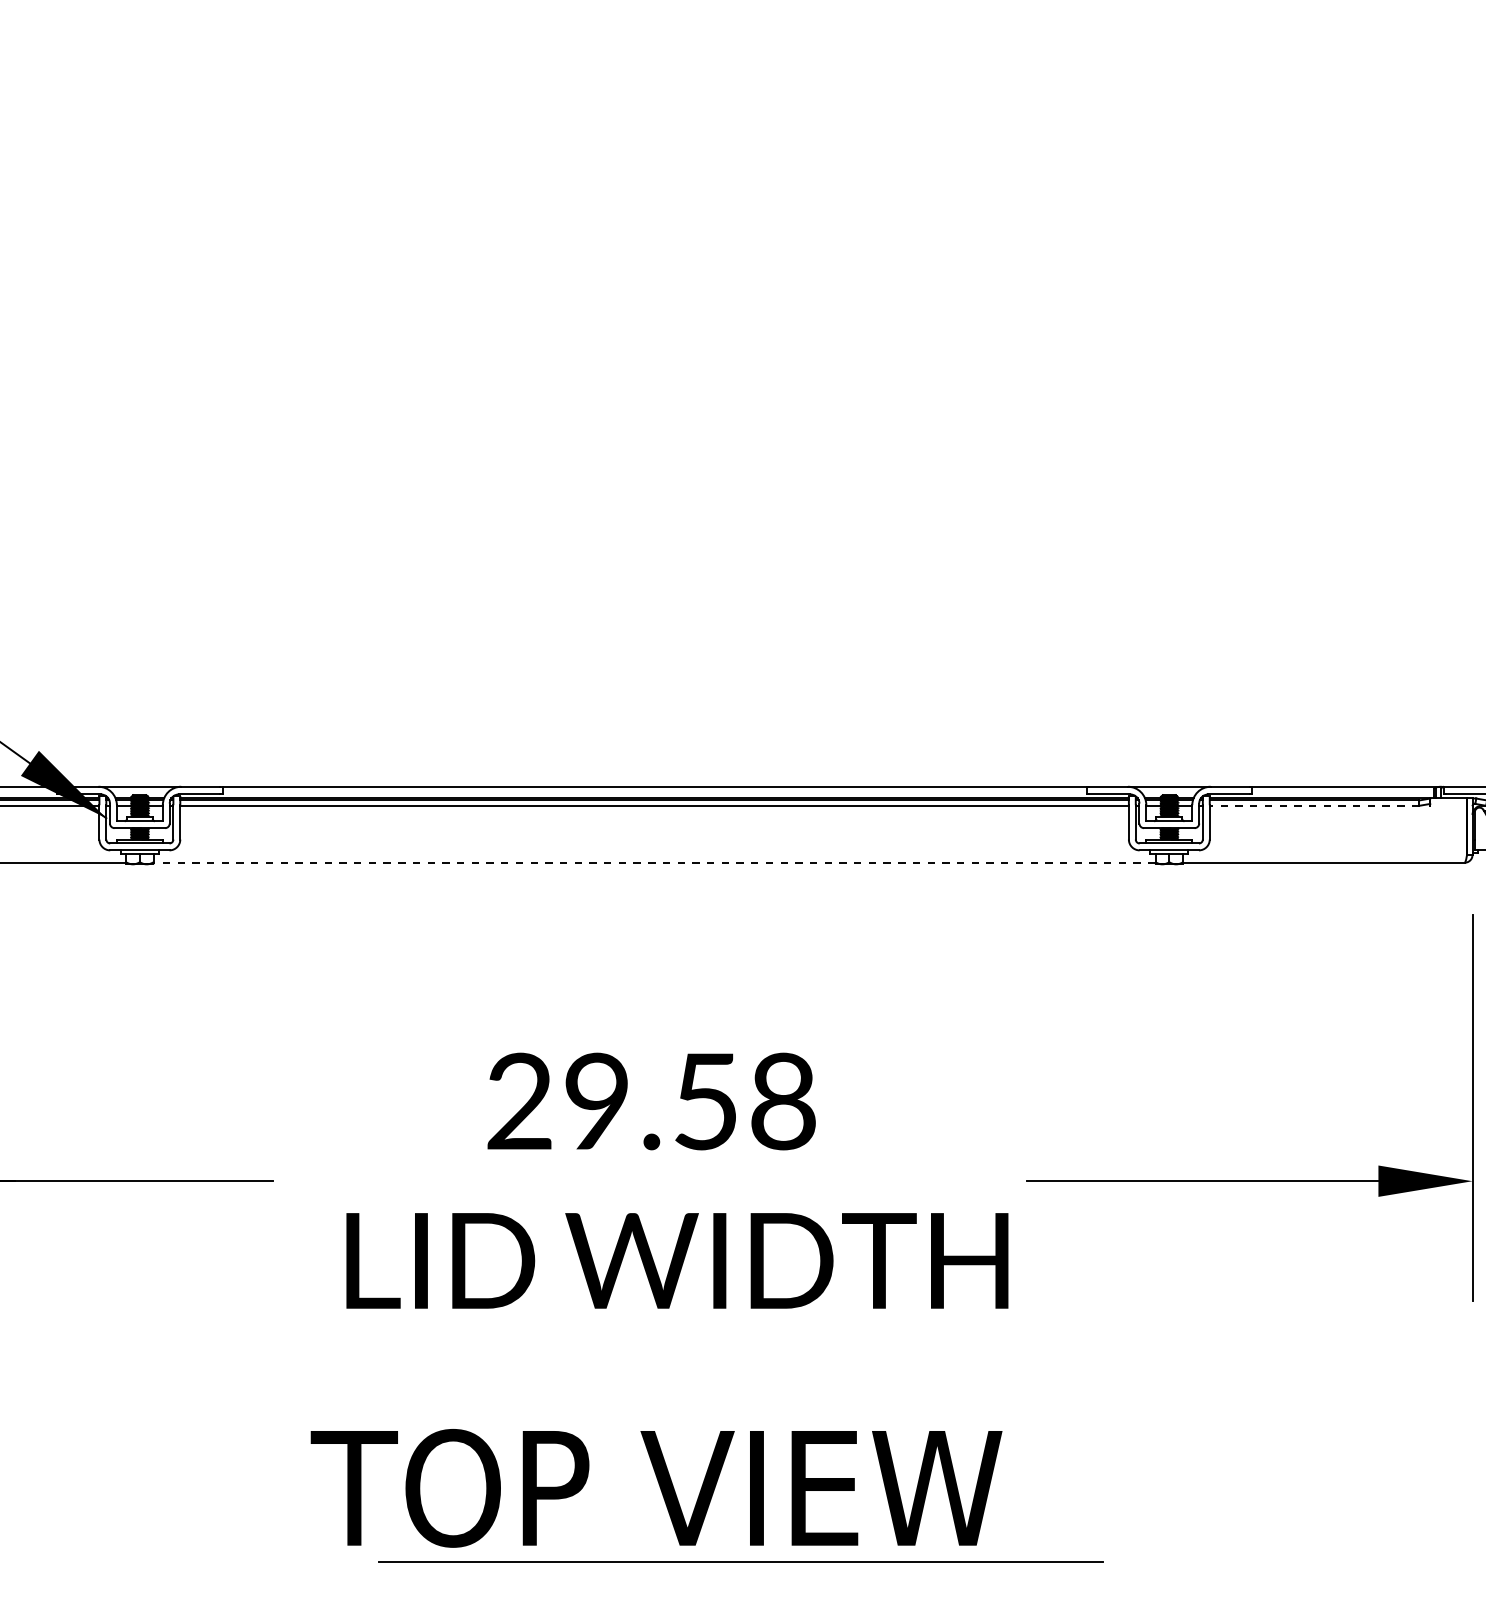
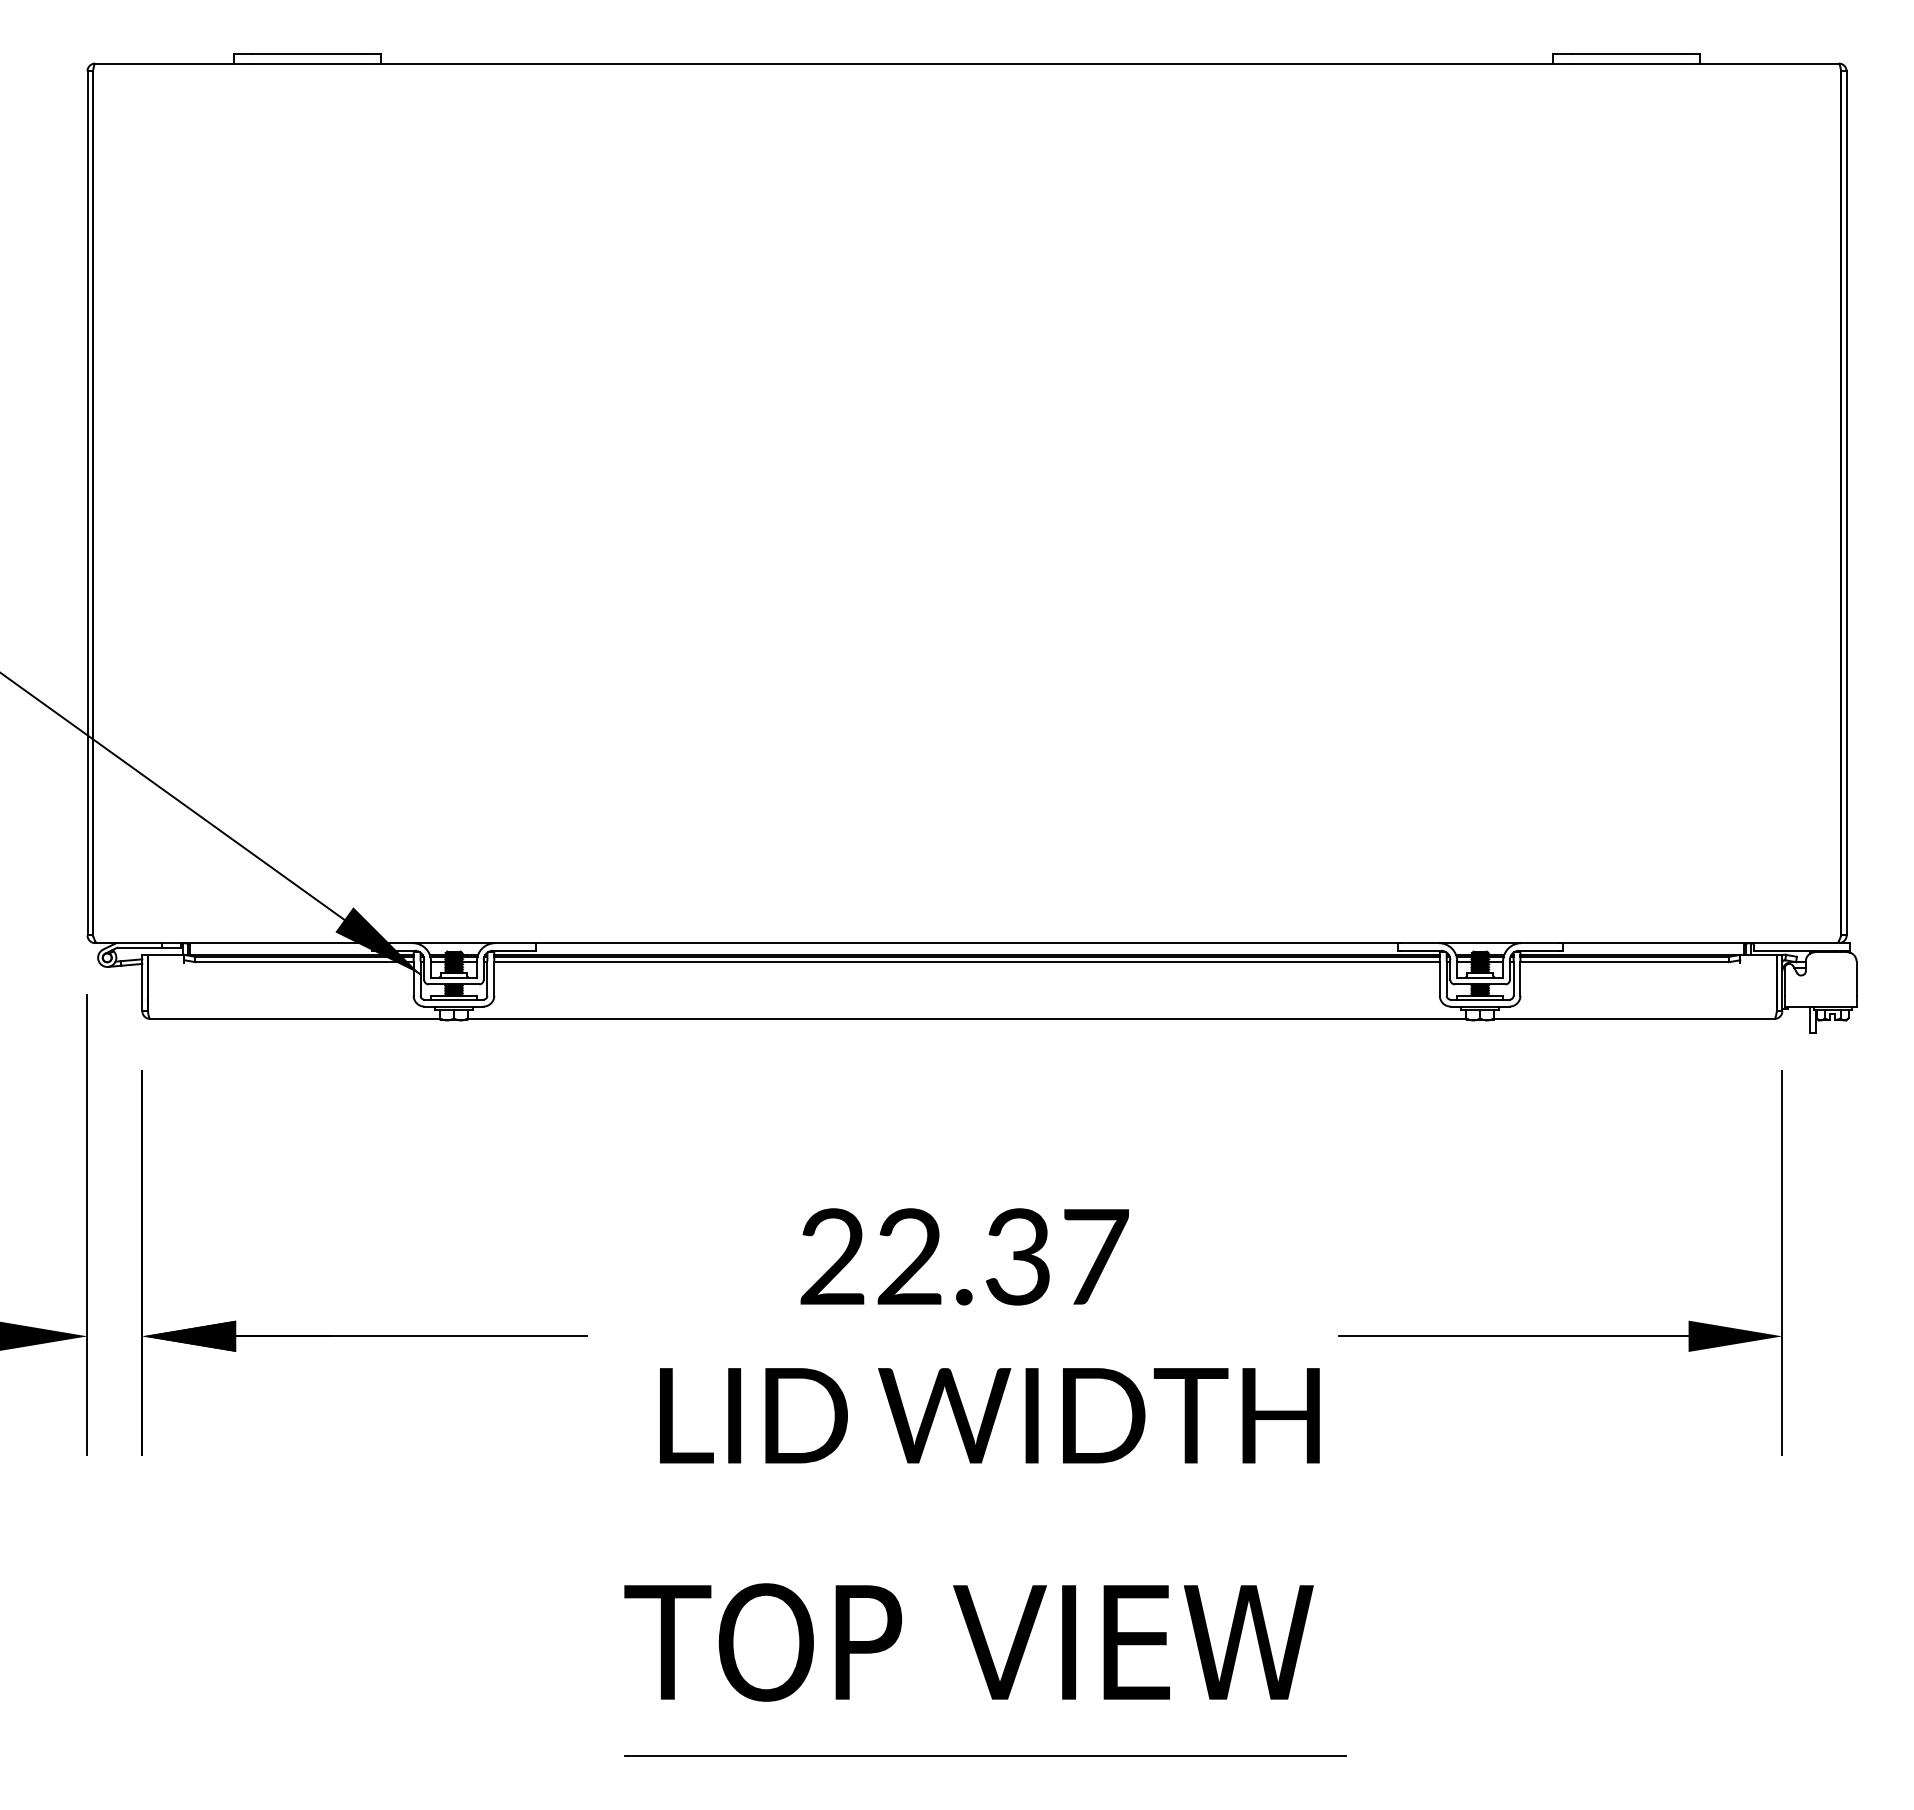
line: (1314, 806) -> (1624, 962), dashed -> solid
line: (654, 862) -> (966, 1018), dashed -> solid
text: (690, 1101) -> (1002, 1256), 29.58 -> 22.37
line: (741, 1561) -> (985, 1755), moved

